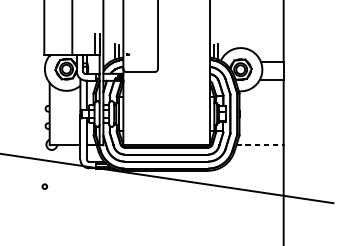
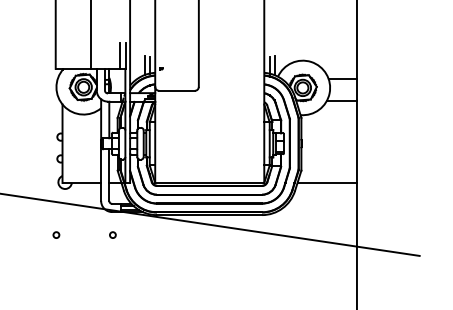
line: (260, 145) -> (327, 183), dashed -> solid
circle: (89, 186) -> (112, 234), added

